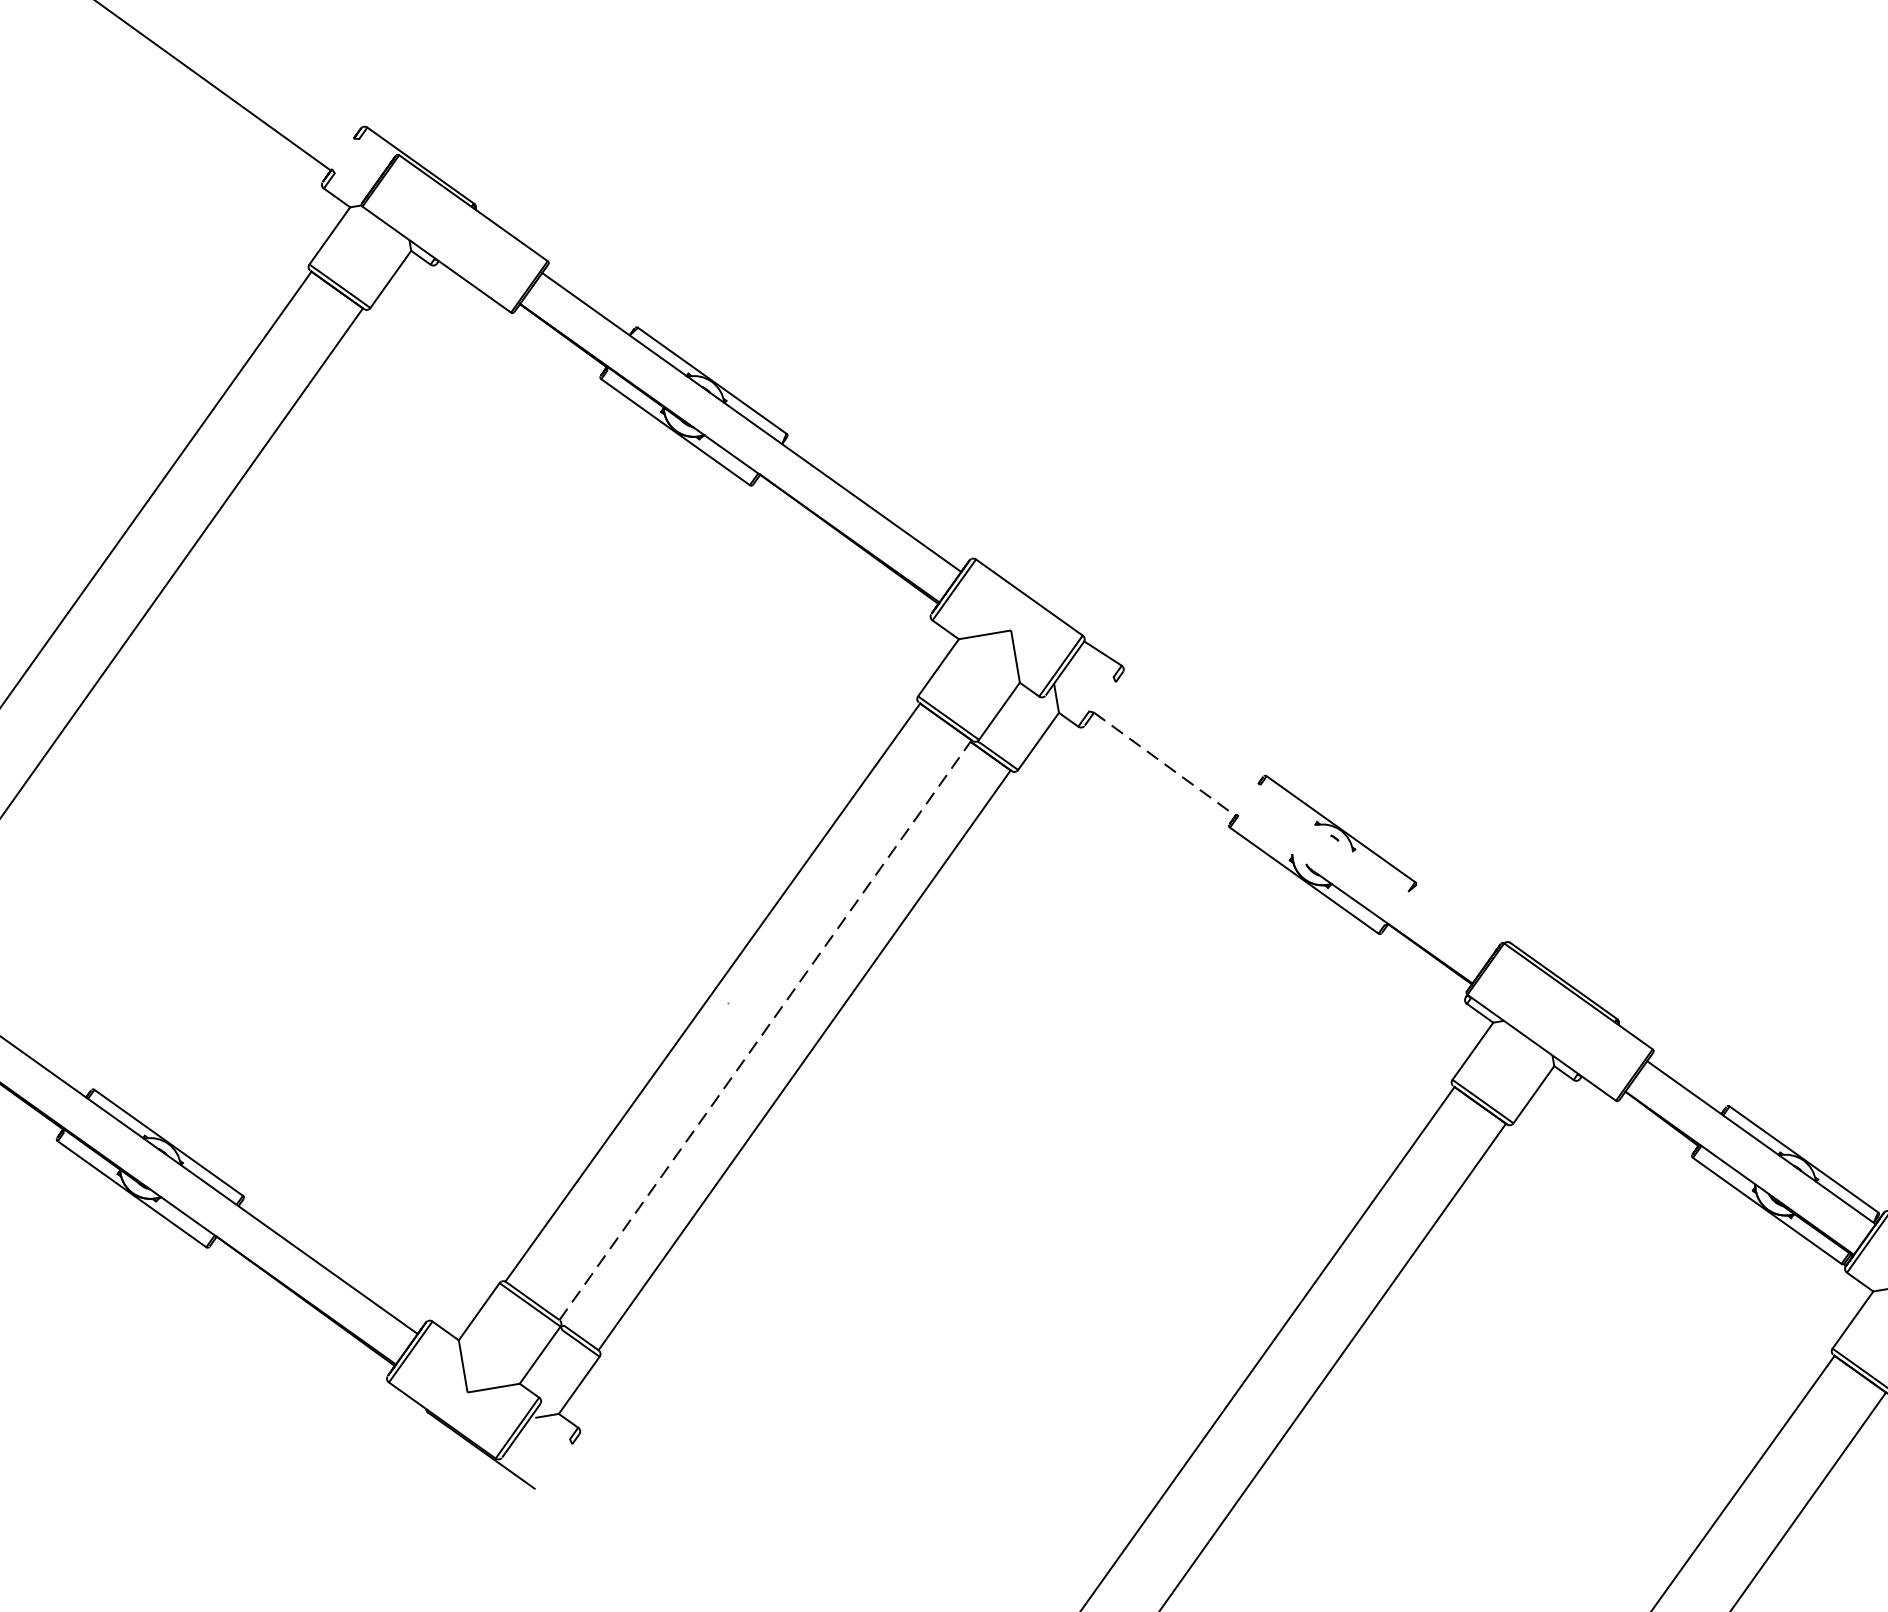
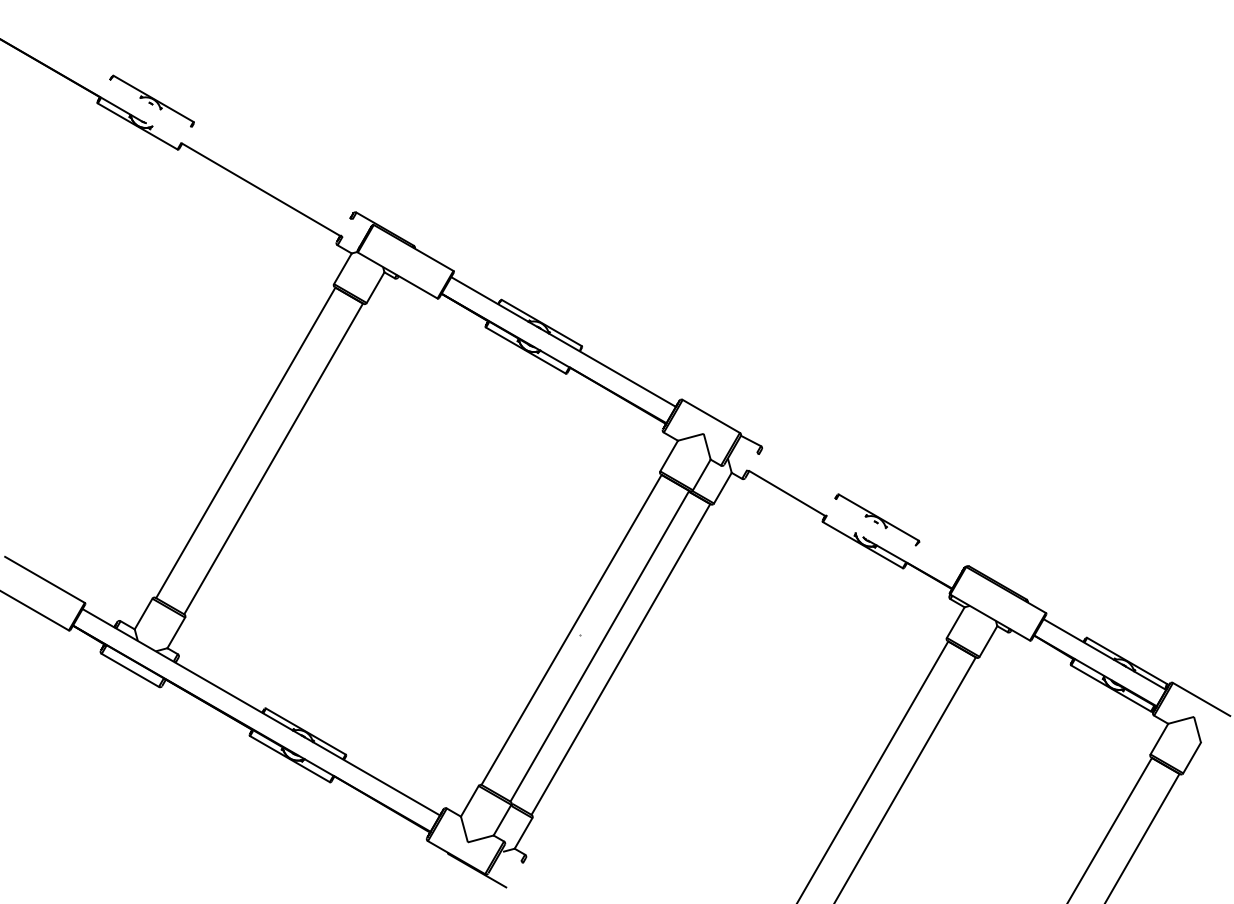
line: (1165, 764) -> (787, 493), dashed -> solid
line: (766, 1028) -> (600, 645), dashed -> solid

